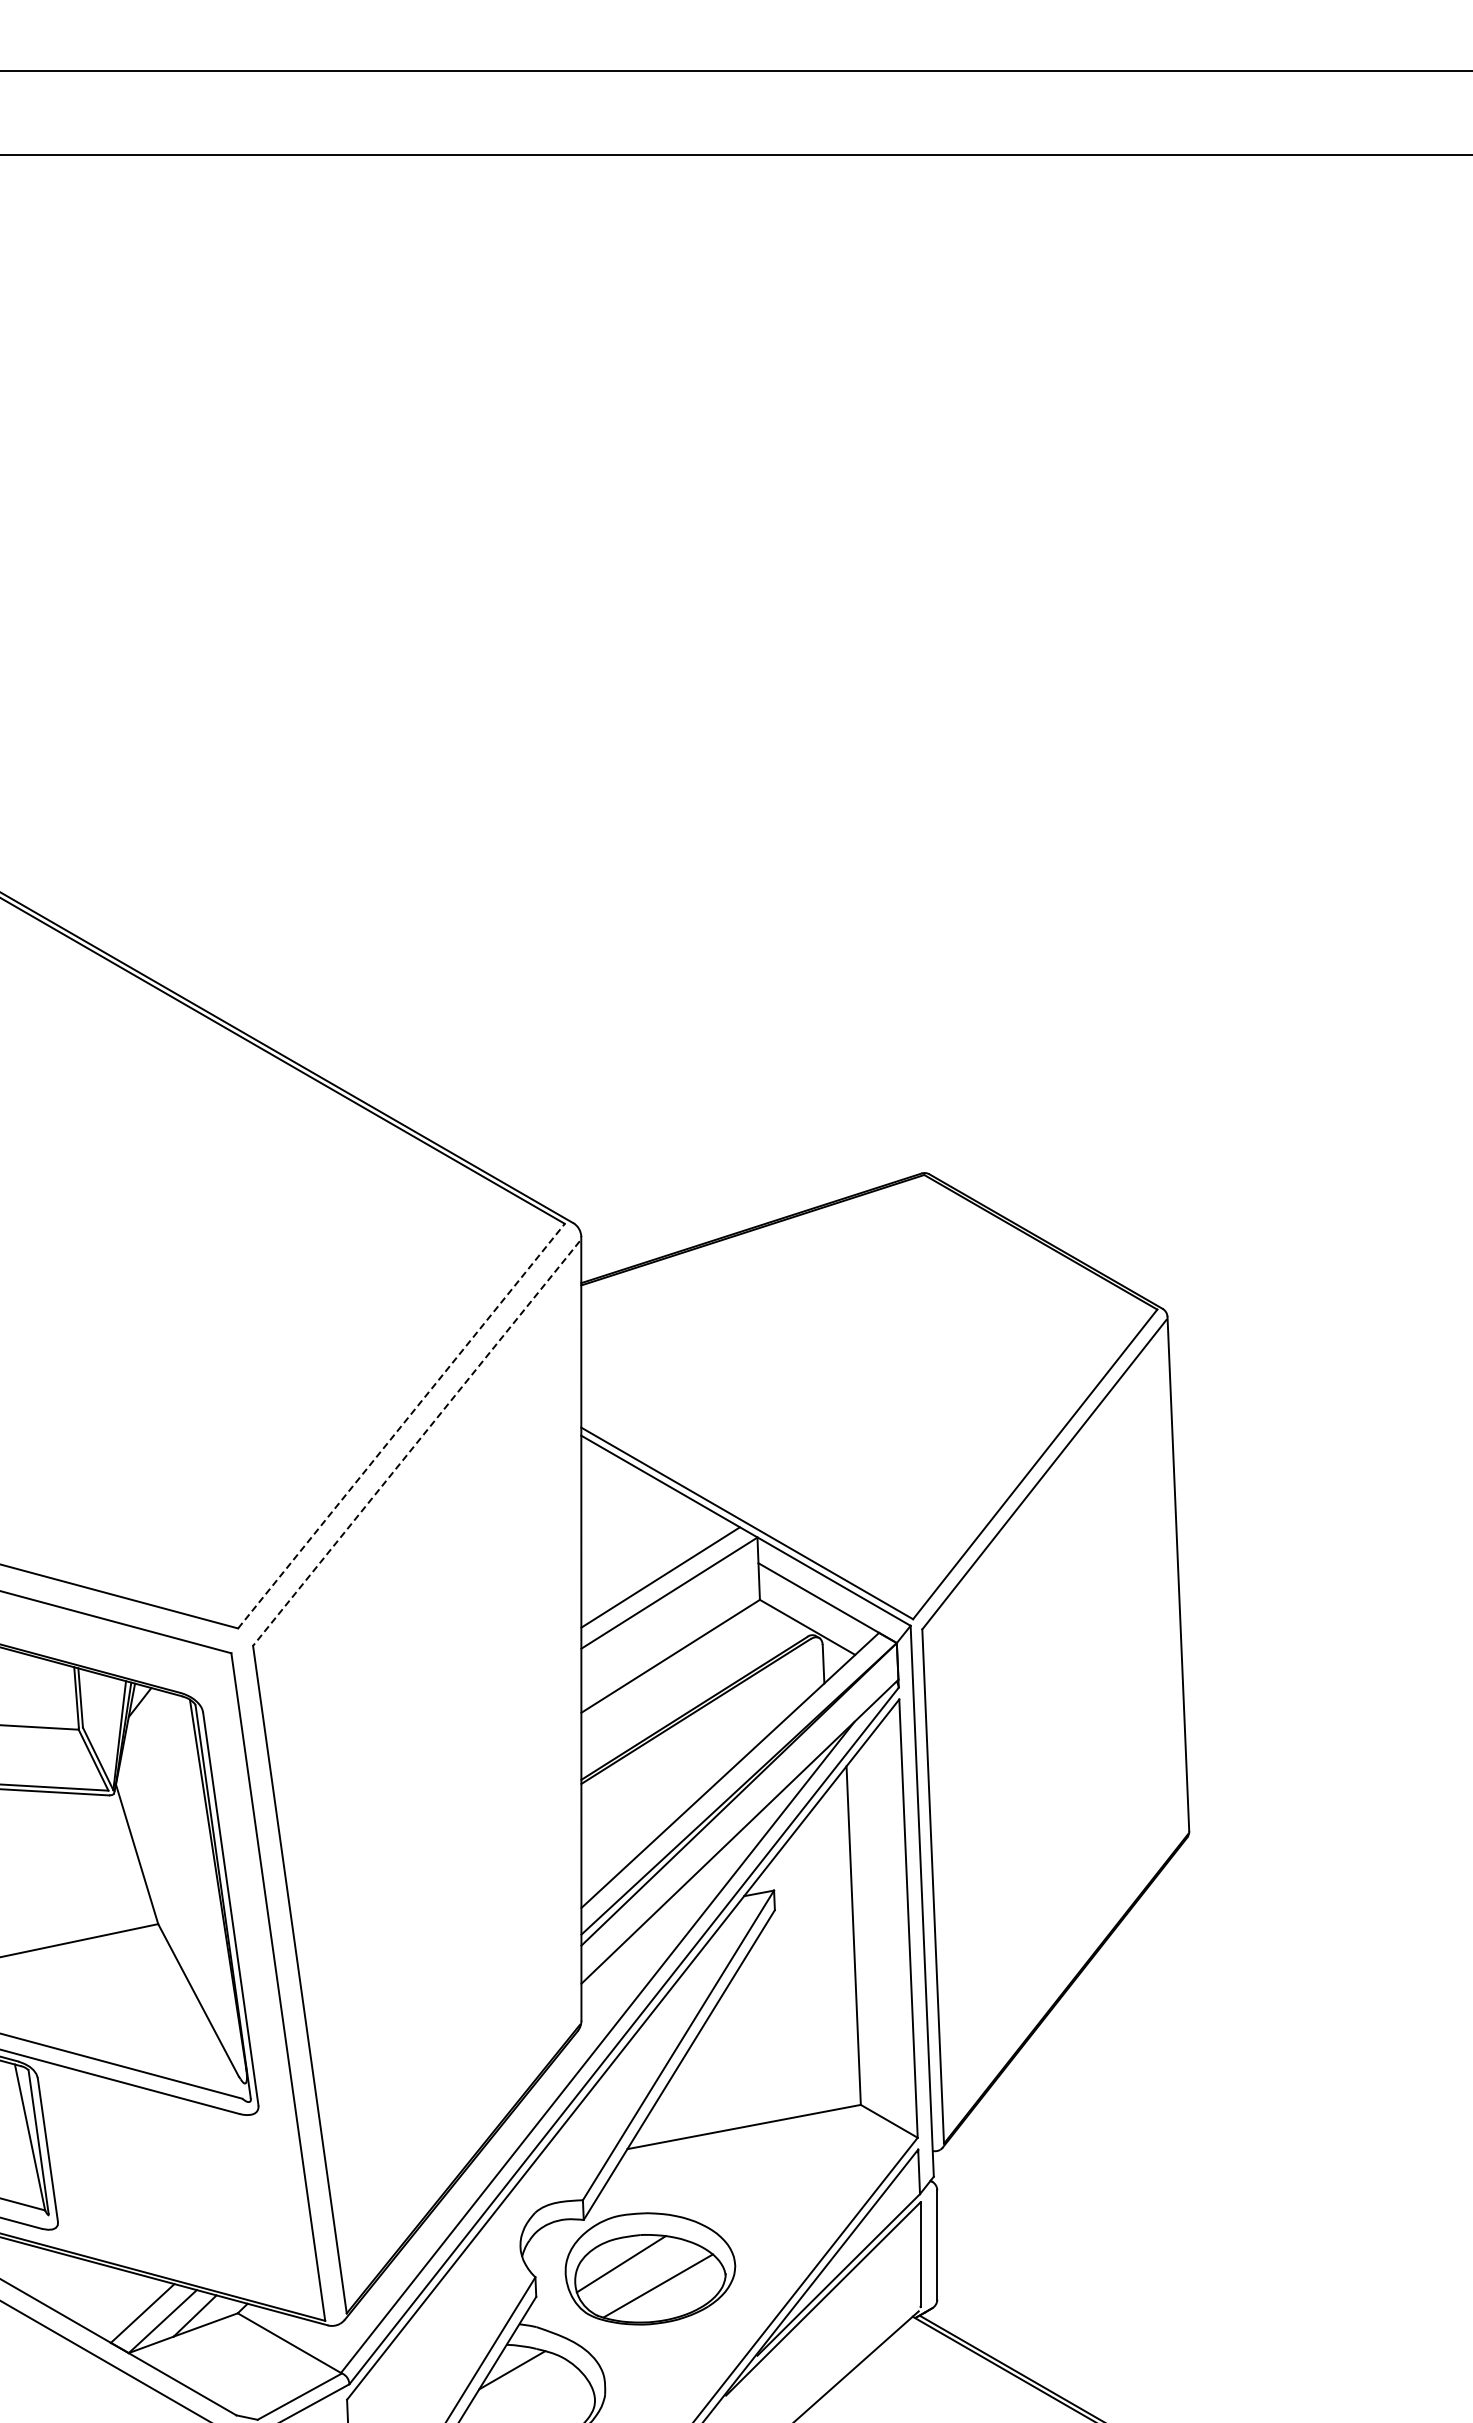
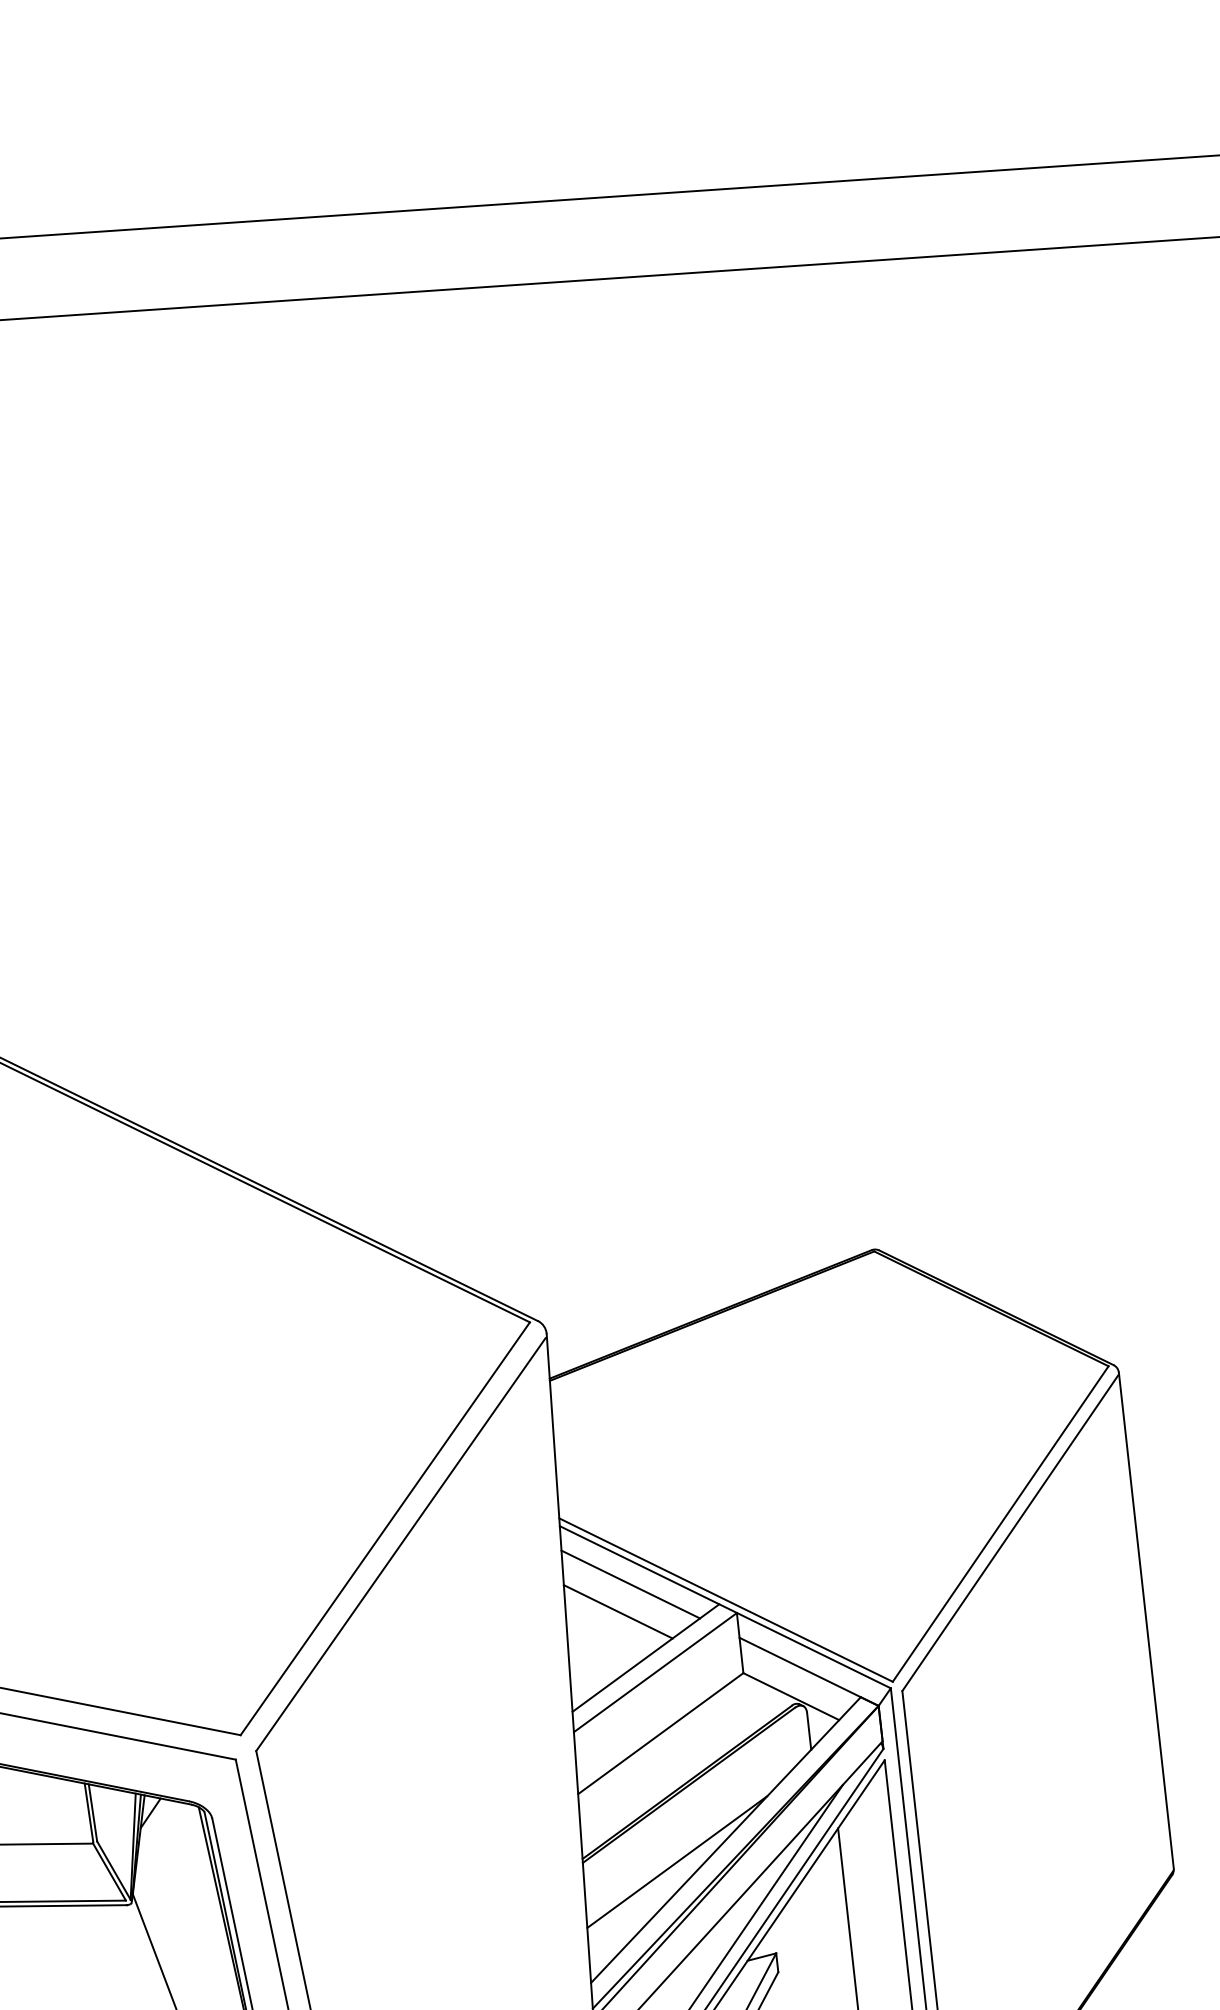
line: (401, 1425) -> (385, 1528), dashed -> solid
line: (416, 1443) -> (400, 1544), dashed -> solid
line: (650, 1500) -> (631, 1584), added
line: (635, 1527) -> (618, 1611), added
line: (678, 1789) -> (677, 1861), added

